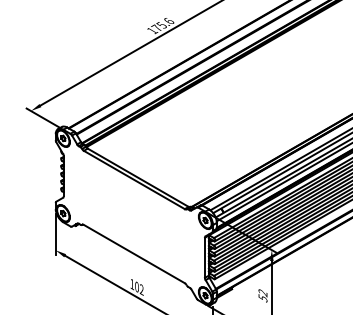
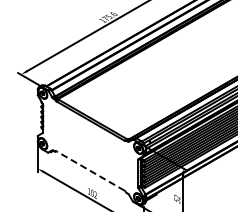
line: (134, 253) -> (90, 170), solid -> dashed

